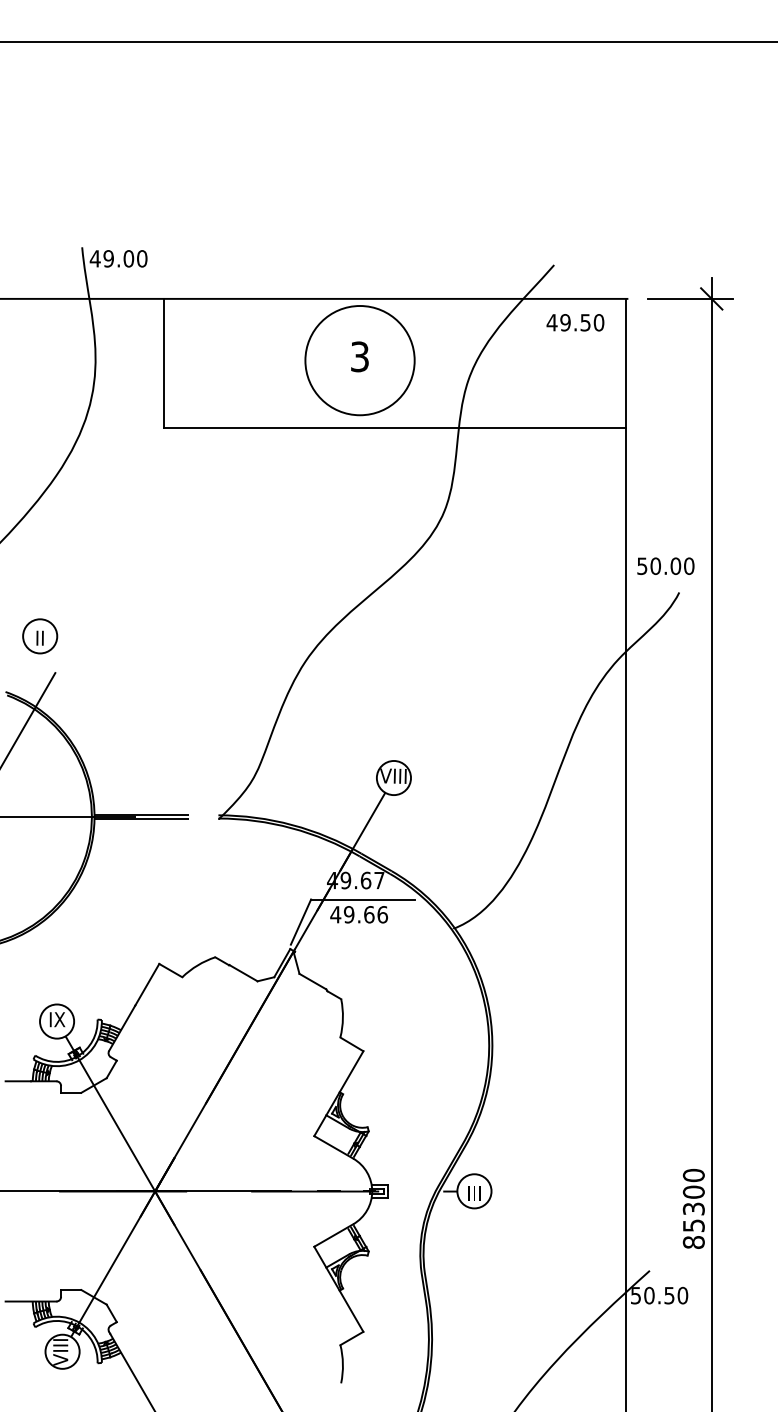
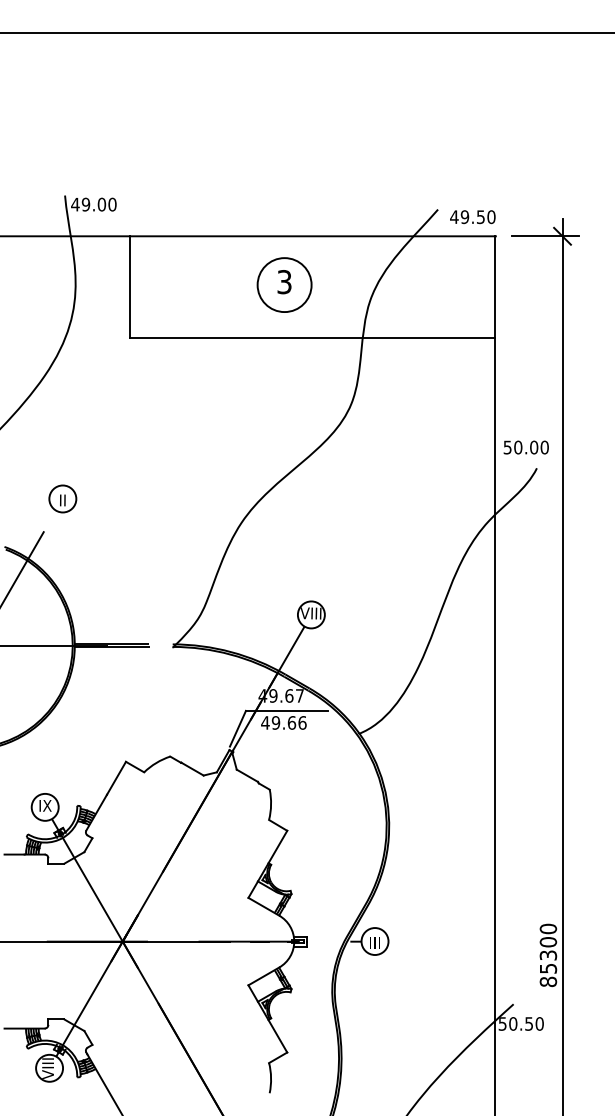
text: (575, 323) -> (472, 217), moved
circle: (359, 361) -> (284, 285), size x0.62
part: (39, 635) -> (62, 498), moved

